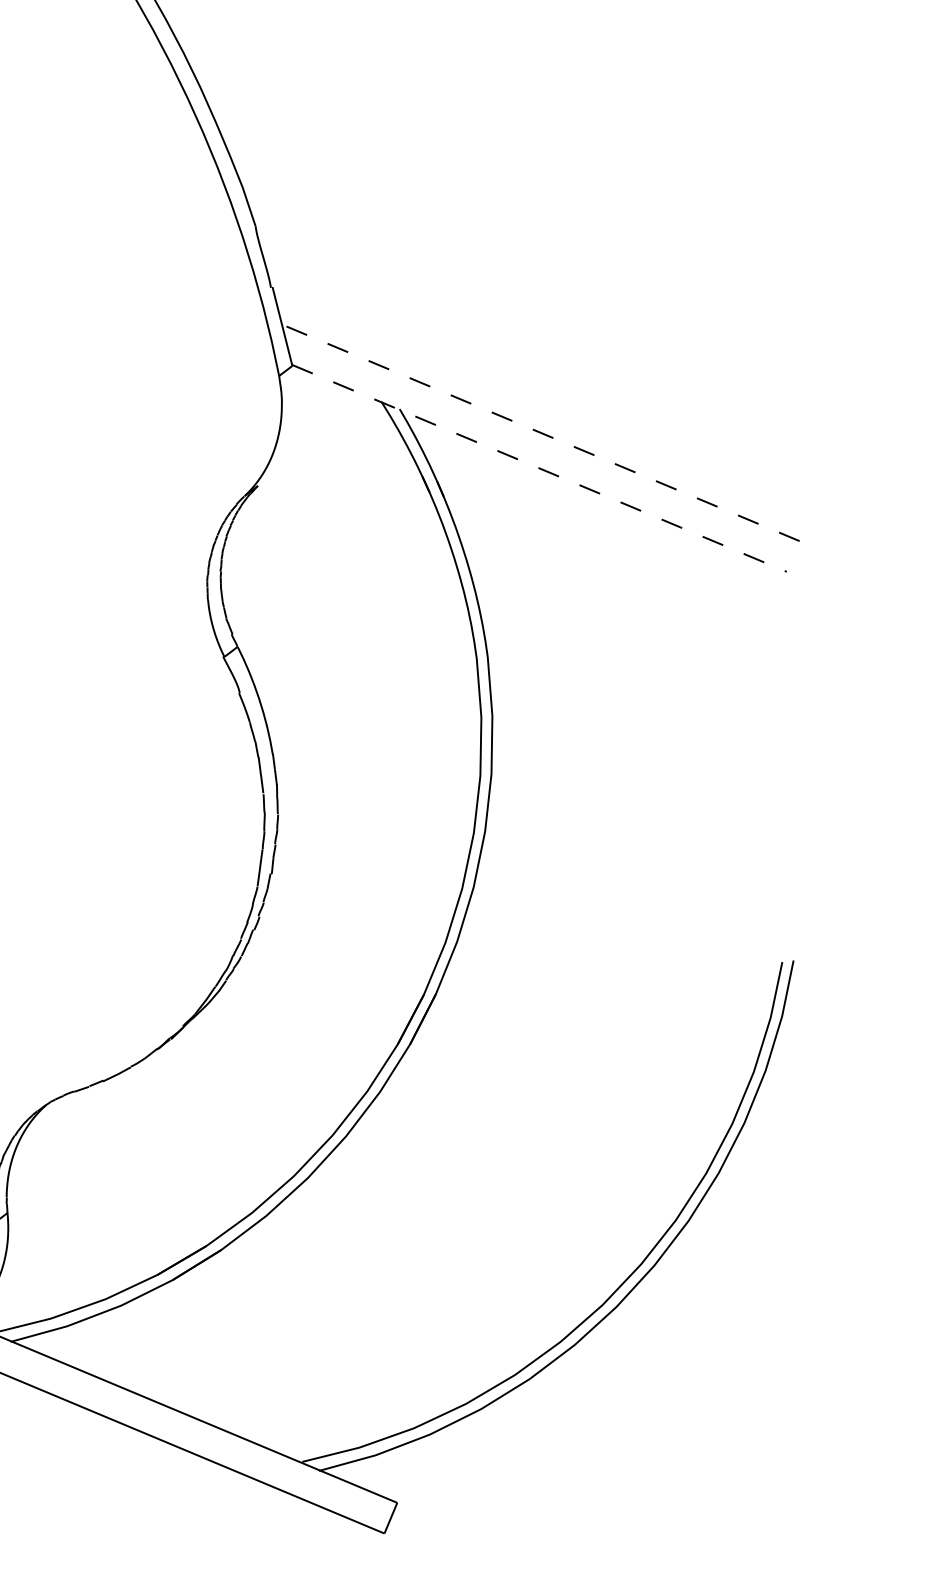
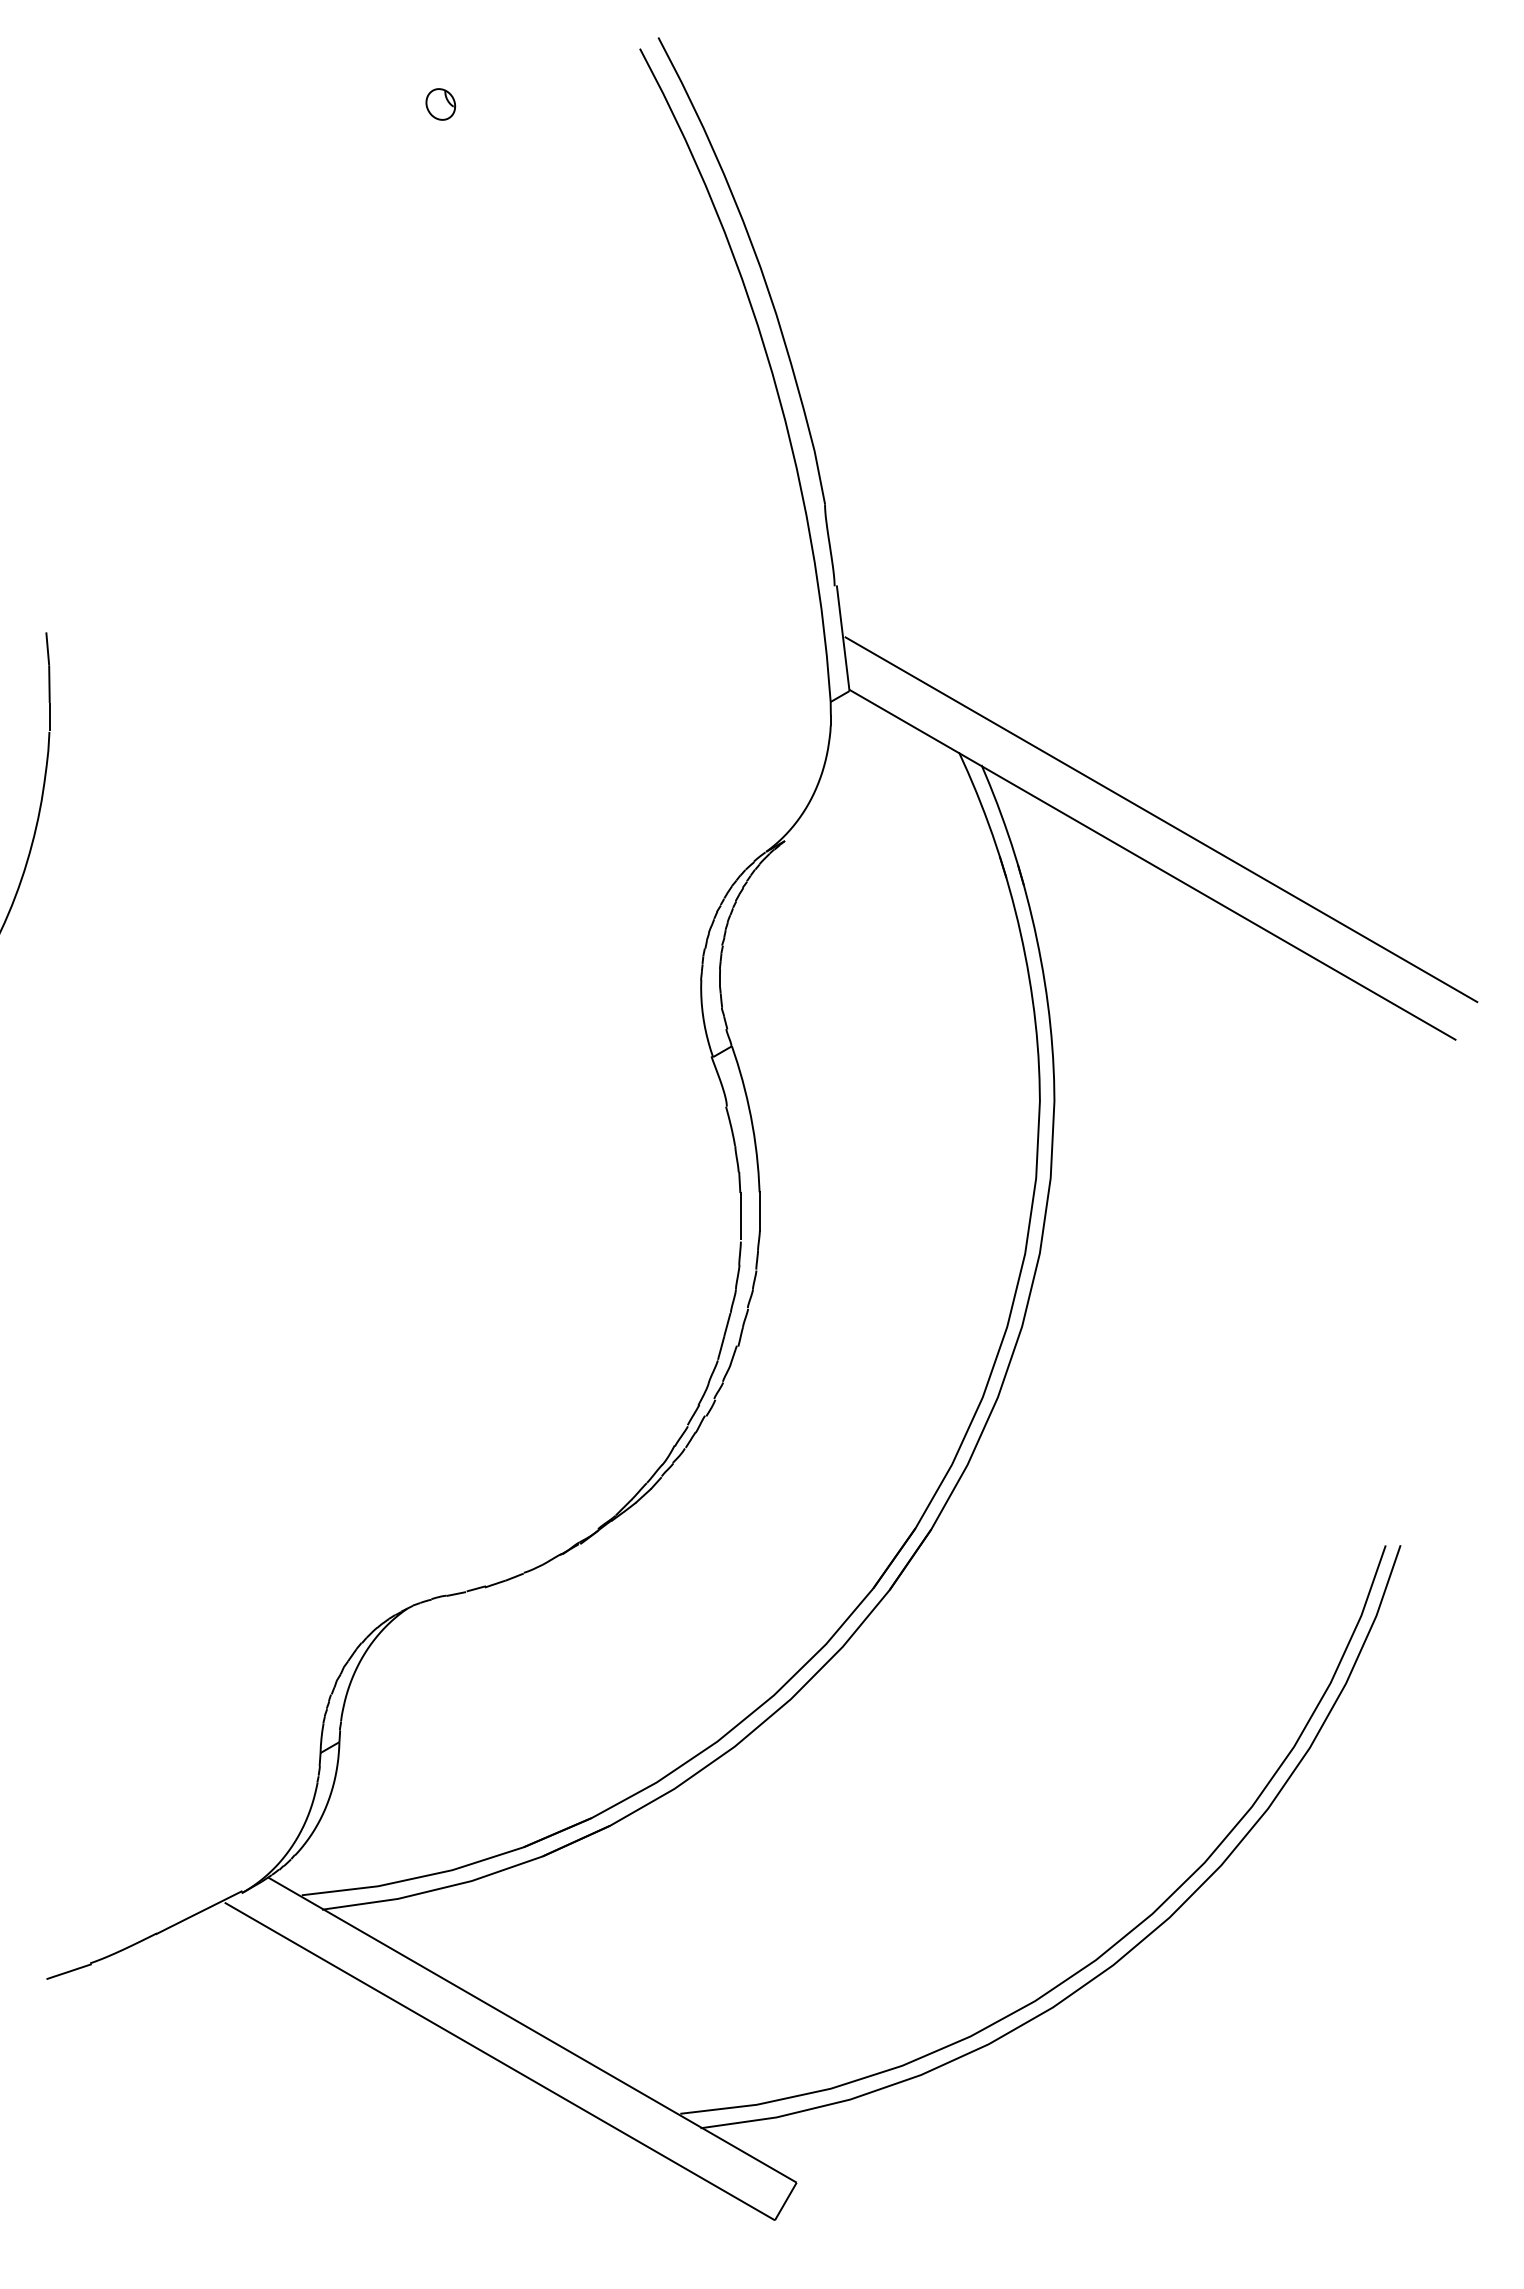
line: (541, 433) -> (1161, 819), dashed -> solid
line: (540, 468) -> (1153, 865), dashed -> solid

